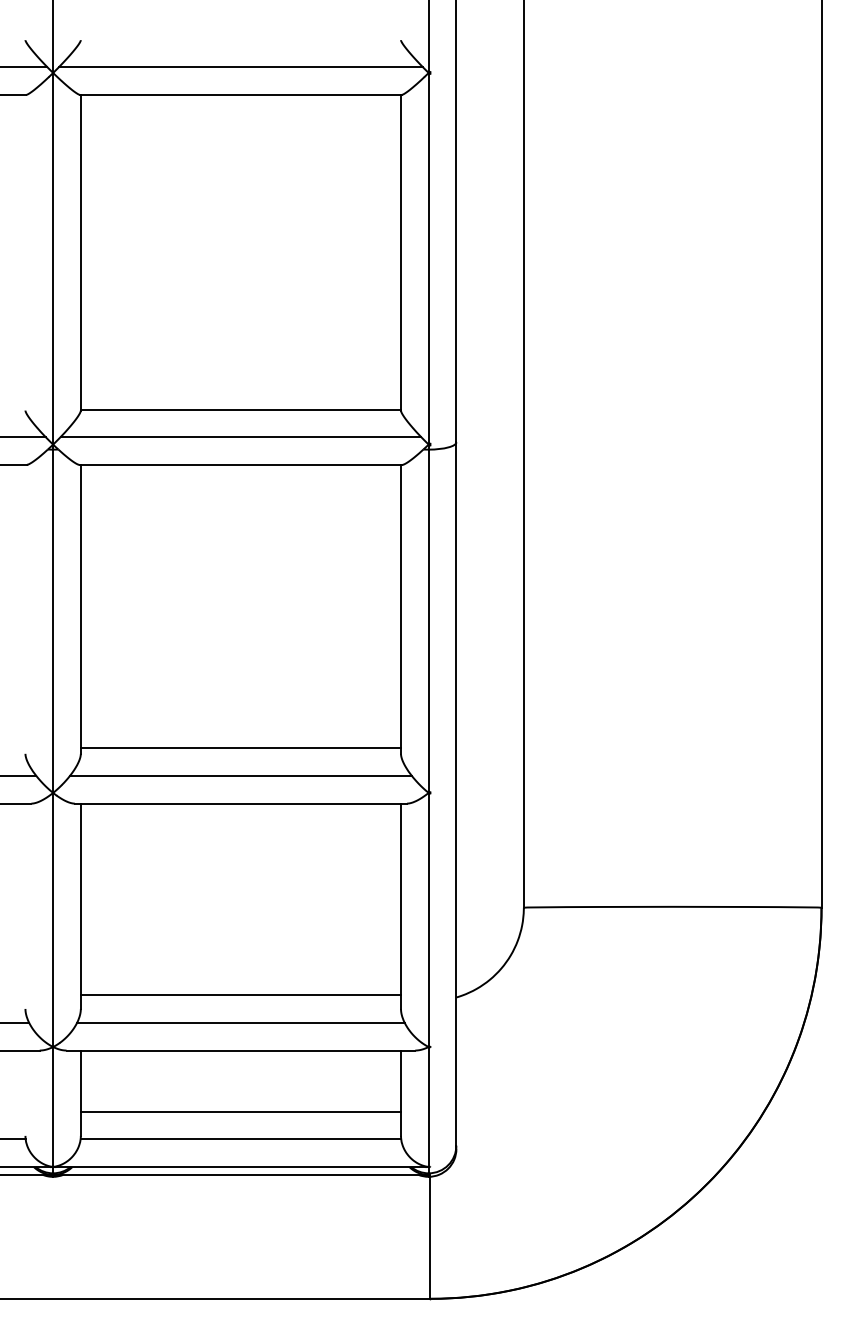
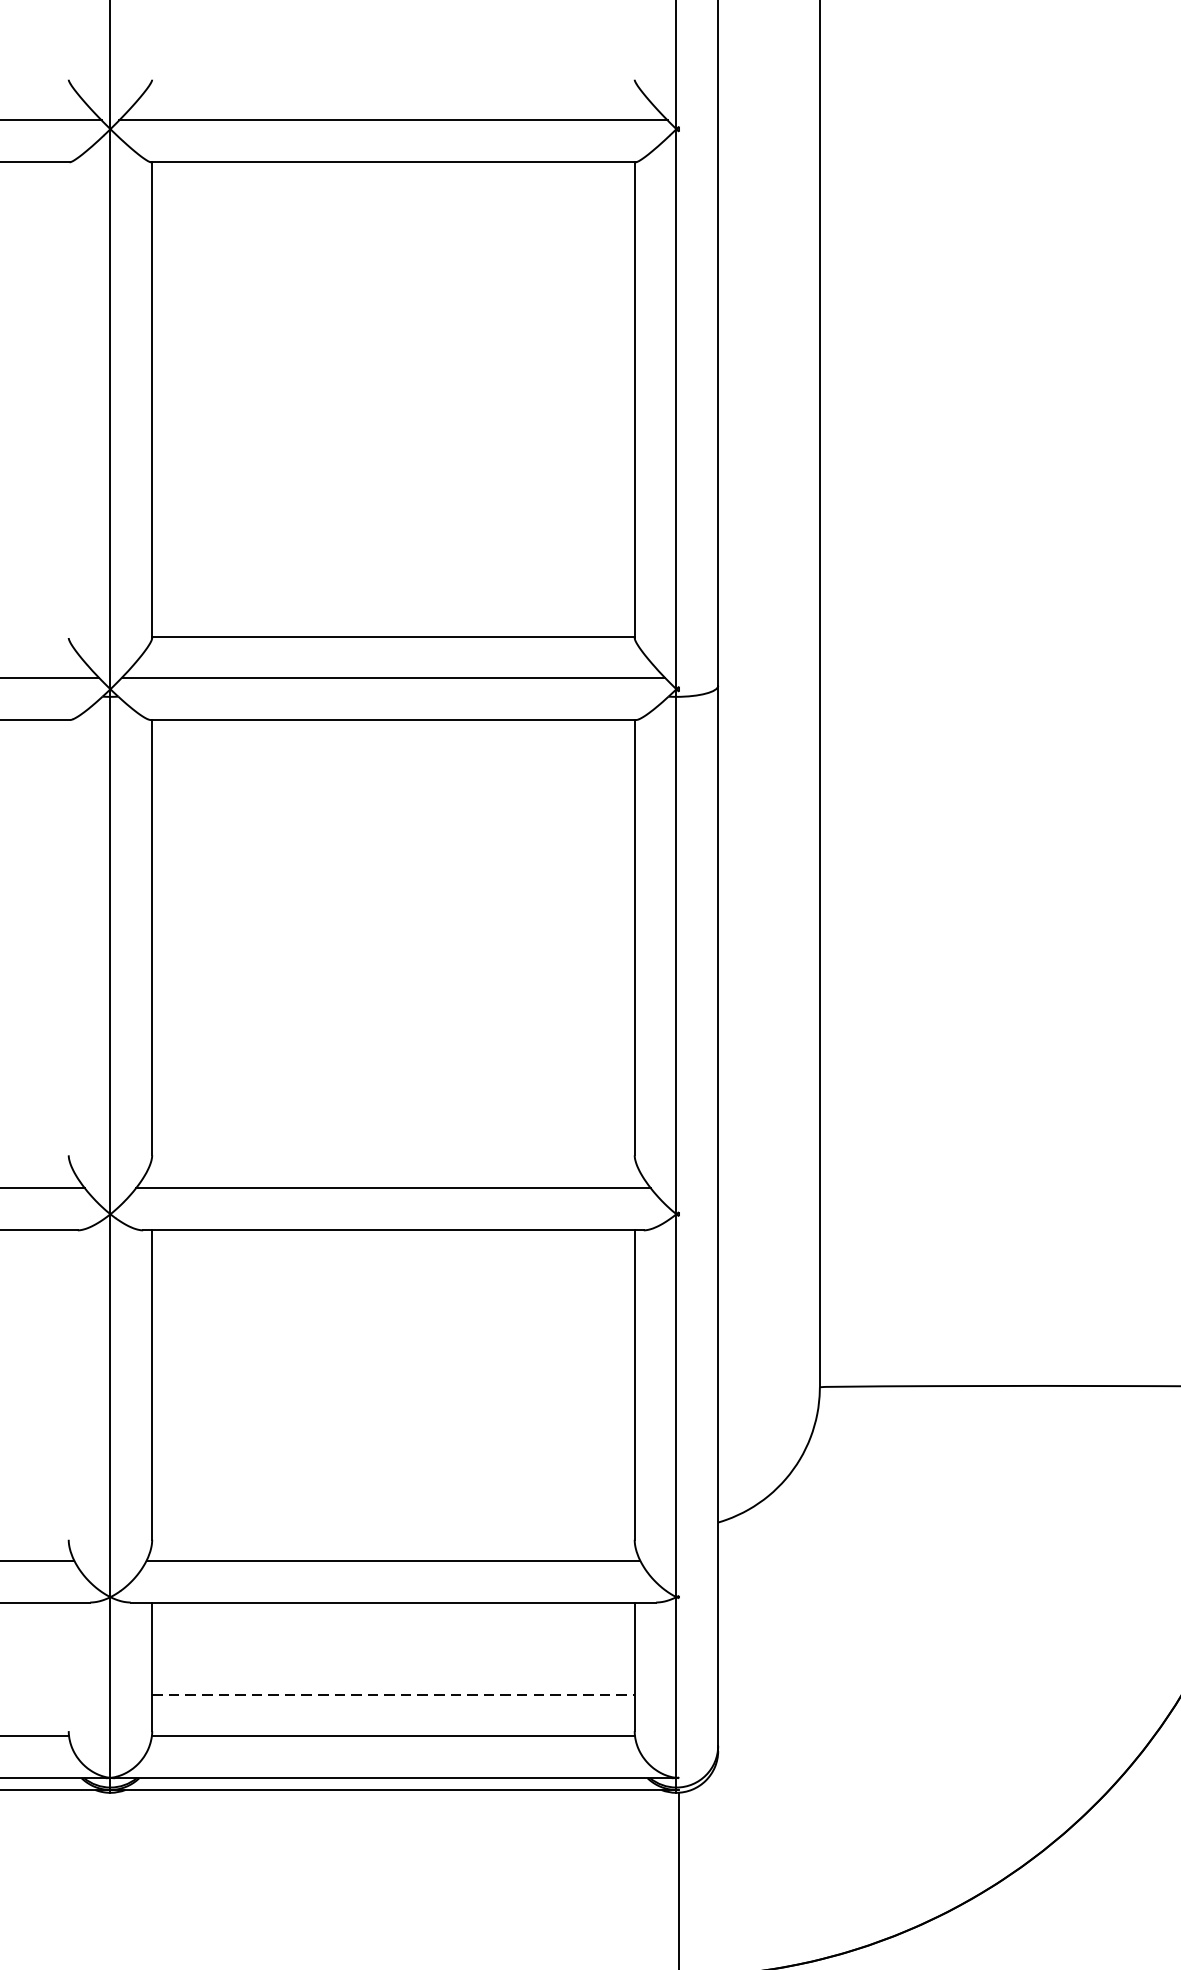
line: (240, 748) -> (392, 1147), removed
line: (240, 995) -> (392, 1519), removed
line: (241, 1111) -> (394, 1694), solid -> dashed

